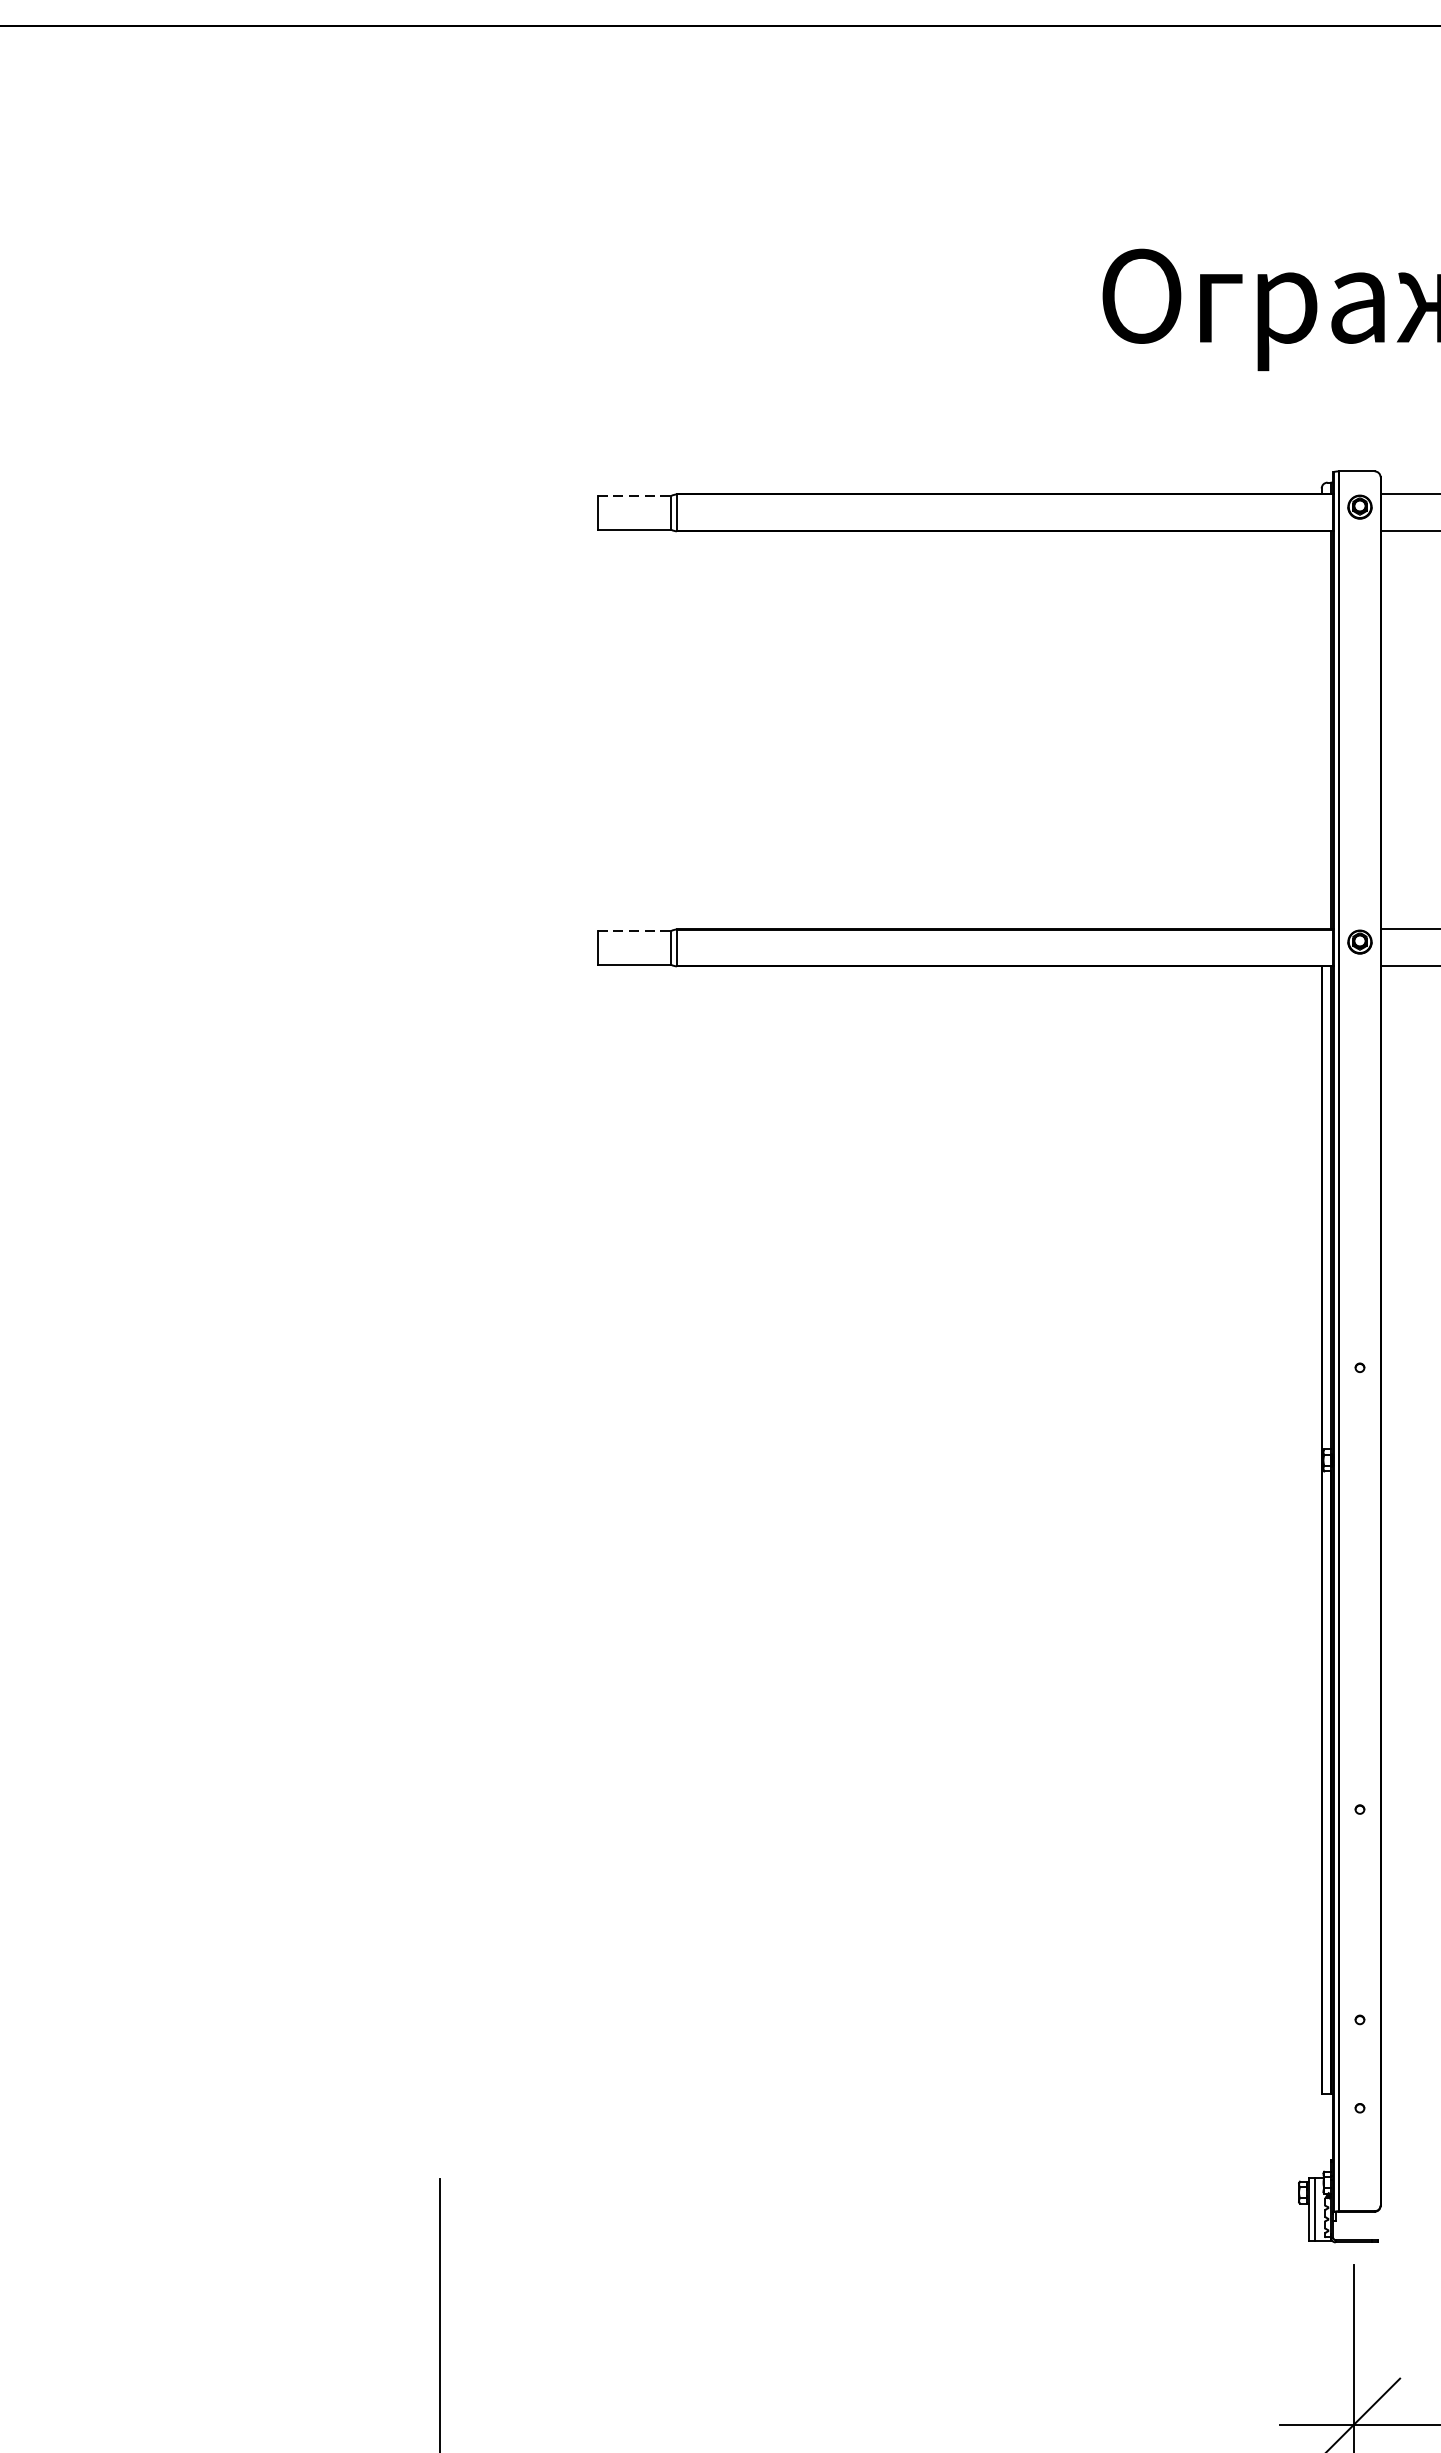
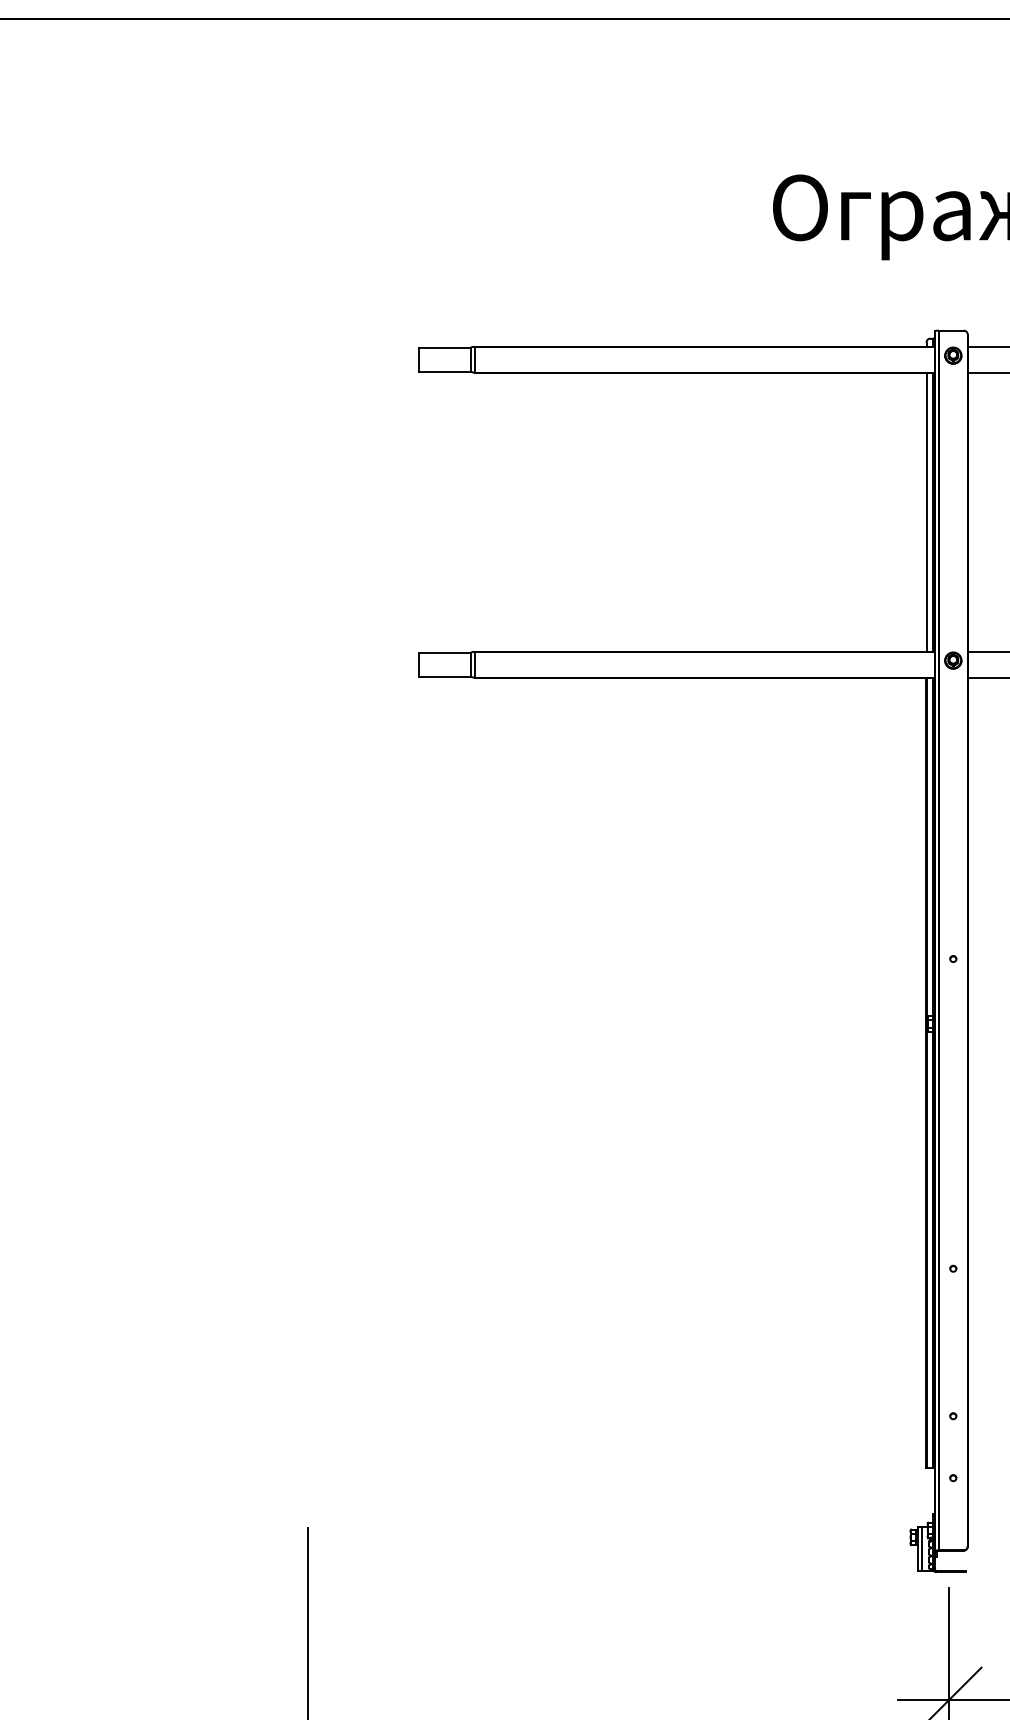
line: (634, 495) -> (444, 347), dashed -> solid
line: (1321, 729) -> (926, 511), added
line: (634, 930) -> (444, 652), dashed -> solid

